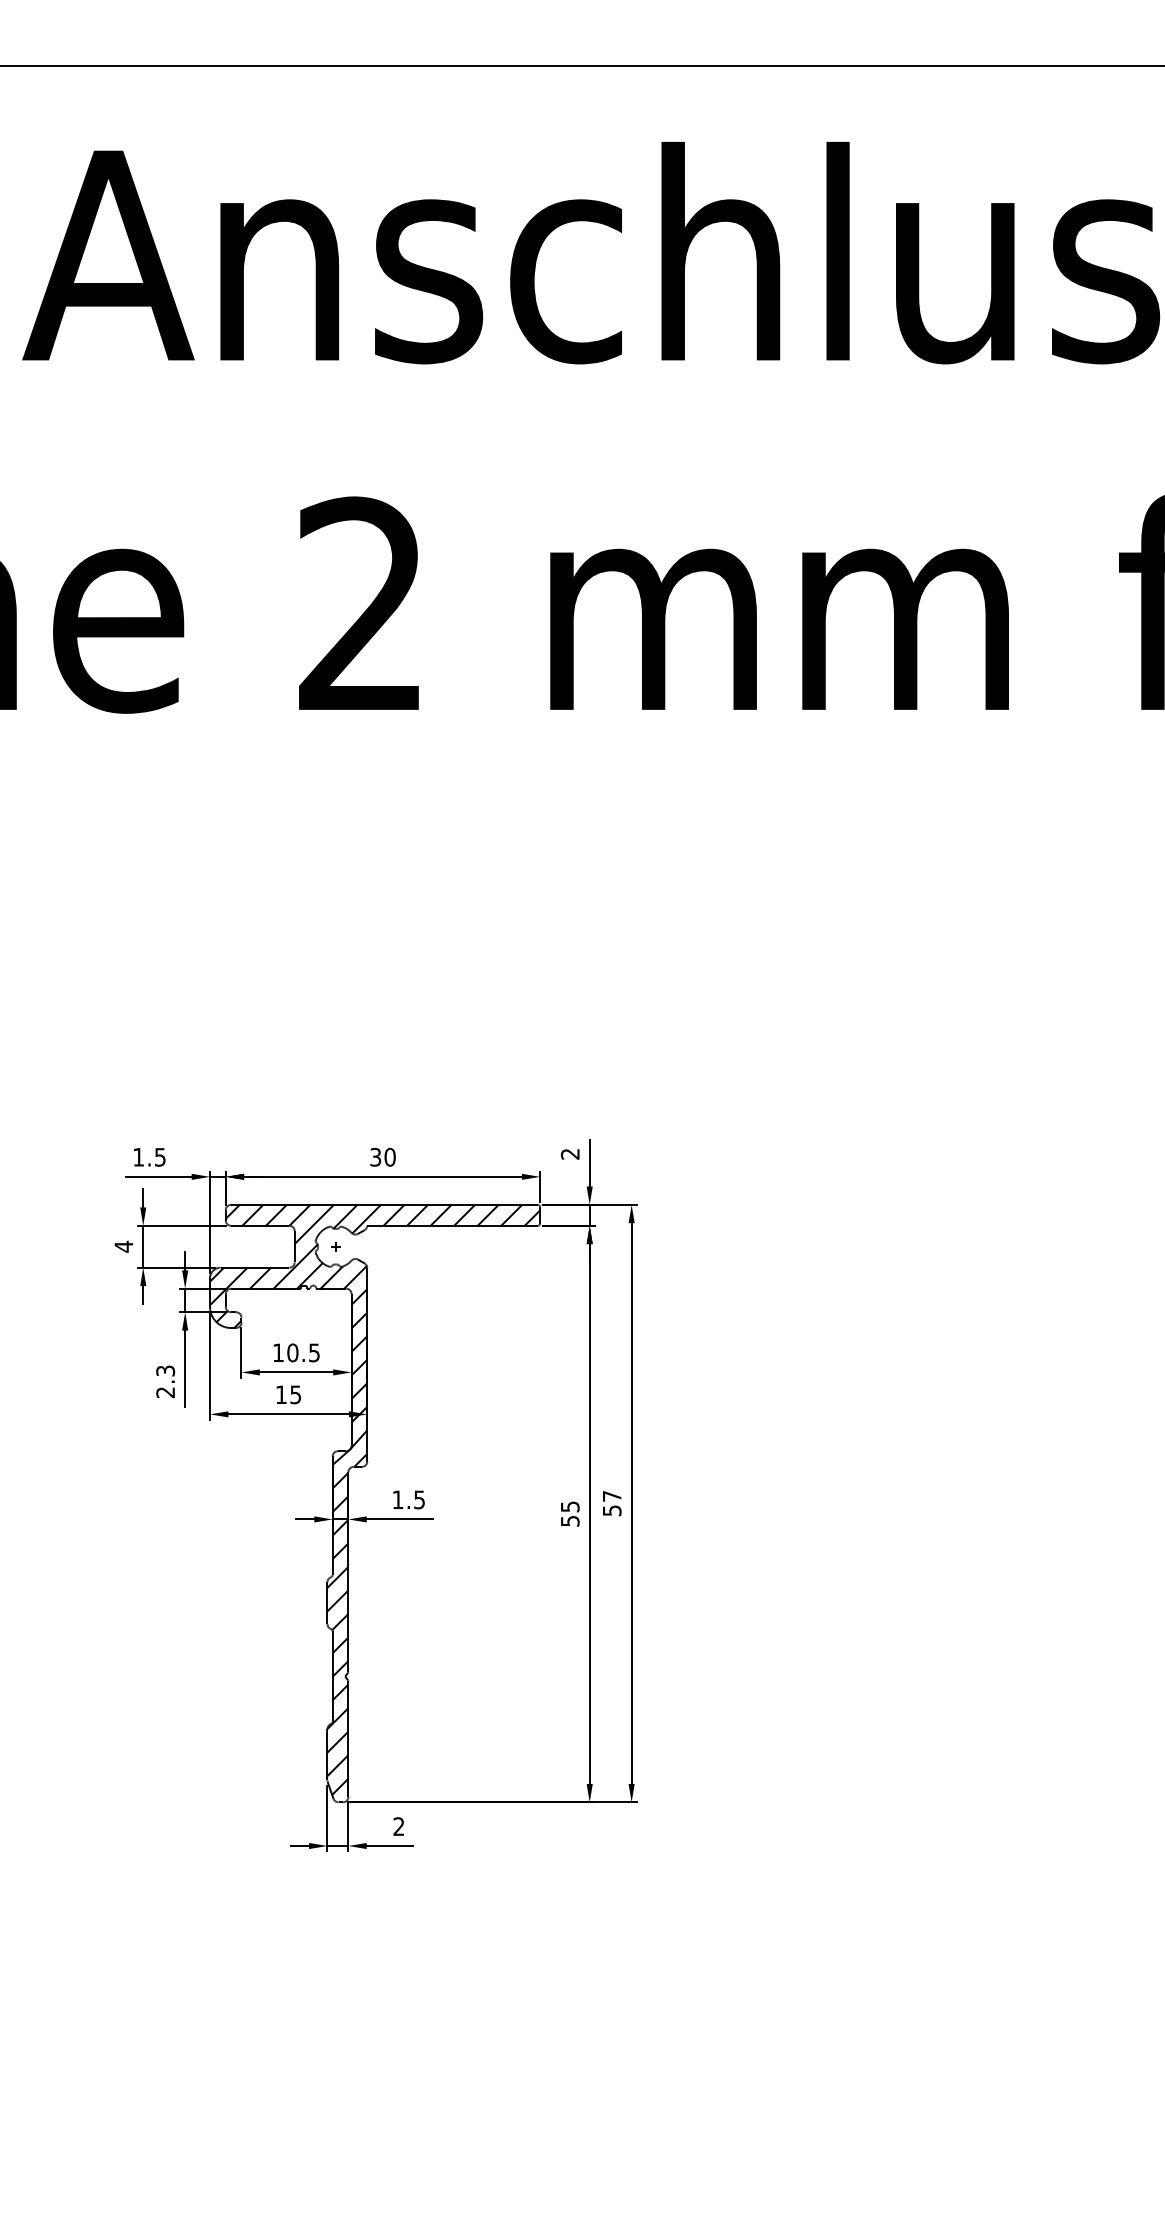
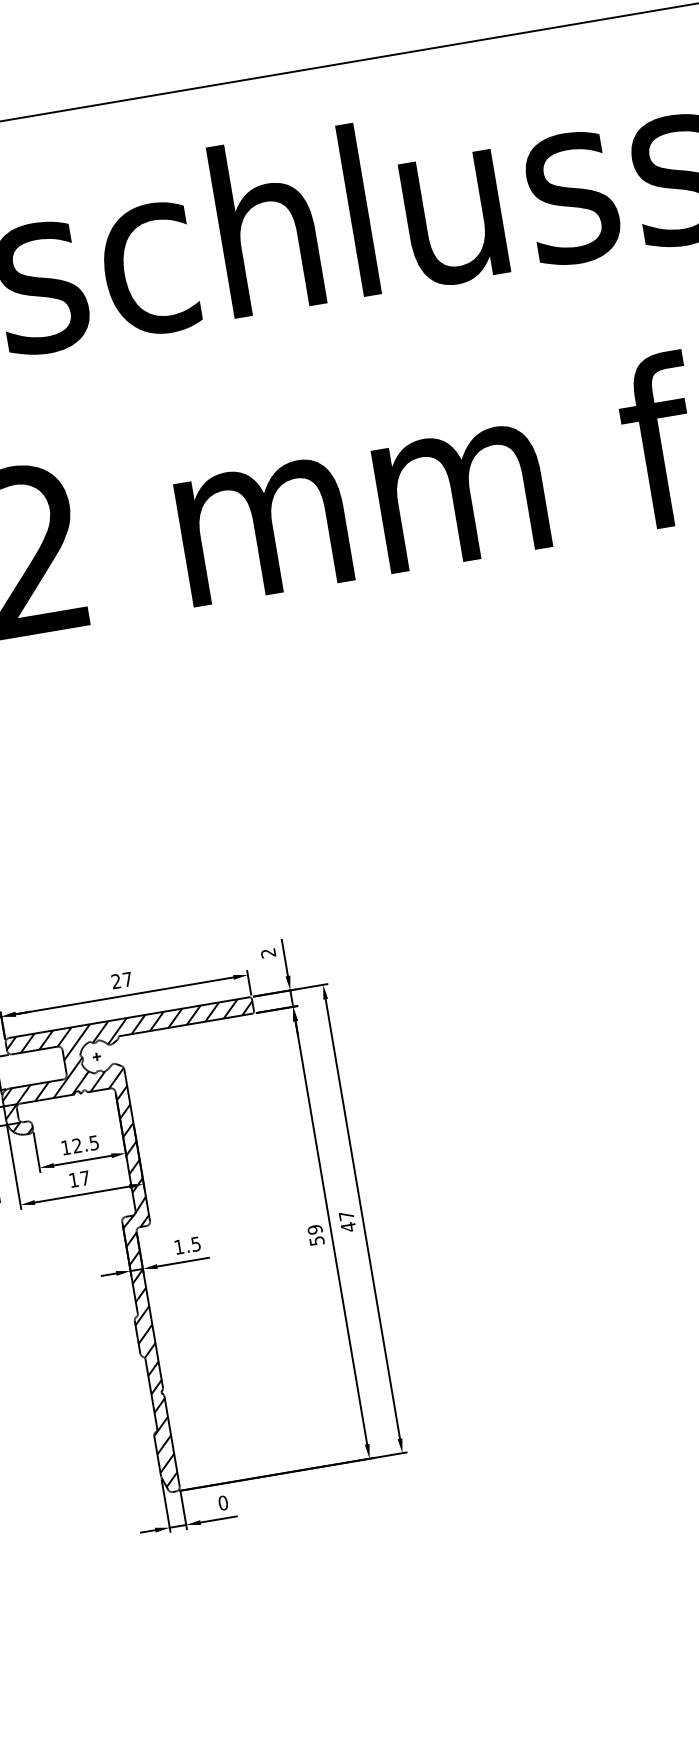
text: (382, 1156) -> (121, 979), 30 -> 27
text: (292, 1352) -> (76, 1145), 10.5 -> 12.5
text: (295, 1394) -> (84, 1178), 15 -> 17
text: (569, 1506) -> (314, 1229), 55 -> 59
text: (612, 1510) -> (348, 1226), 57 -> 47
text: (398, 1826) -> (222, 1503), 2 -> 0

